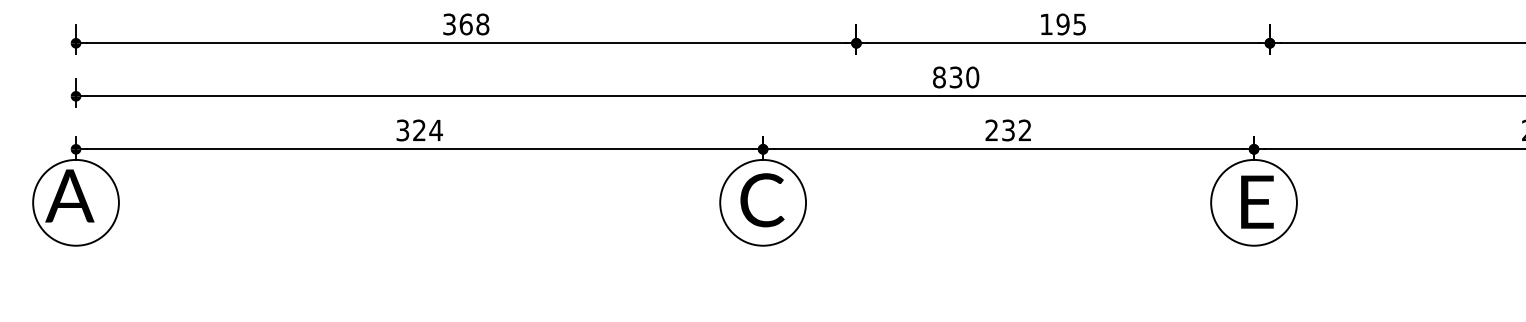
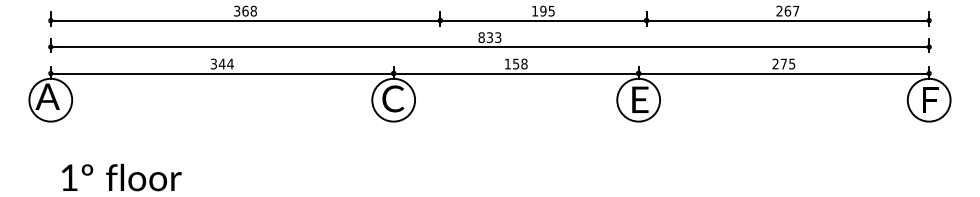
text: (973, 77) -> (498, 37), 830 -> 833
text: (418, 129) -> (221, 63), 324 -> 344
text: (1007, 129) -> (515, 63), 232 -> 158

